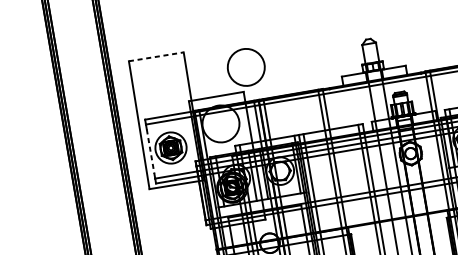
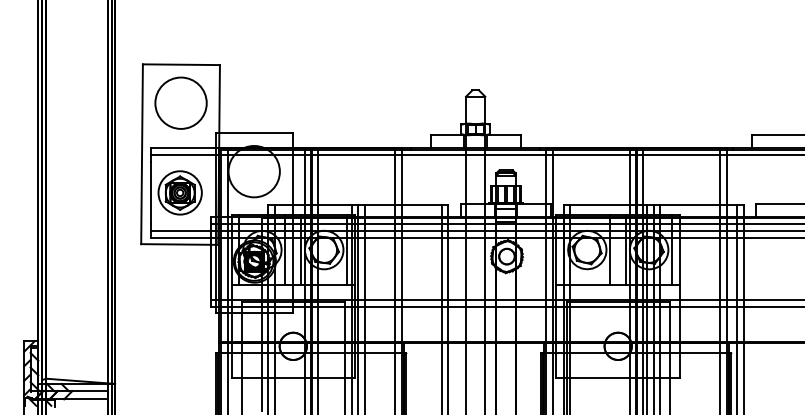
line: (156, 56) -> (181, 64), dashed -> solid
circle: (245, 66) -> (180, 102), moved
line: (150, 151) -> (151, 193), dashed -> solid

